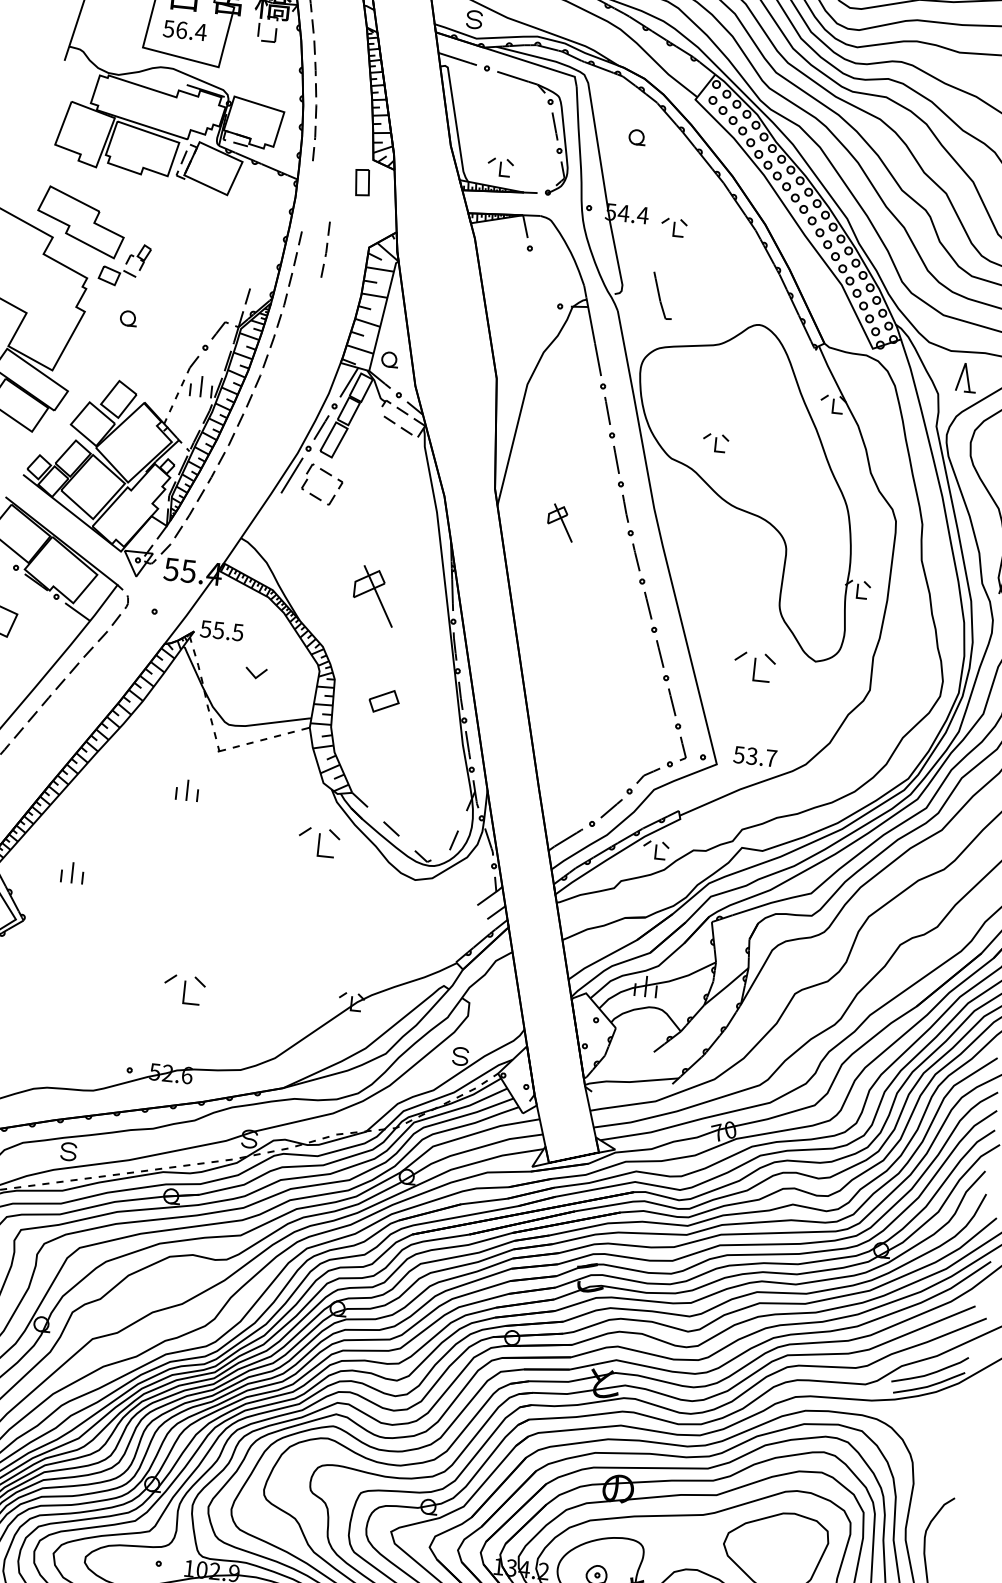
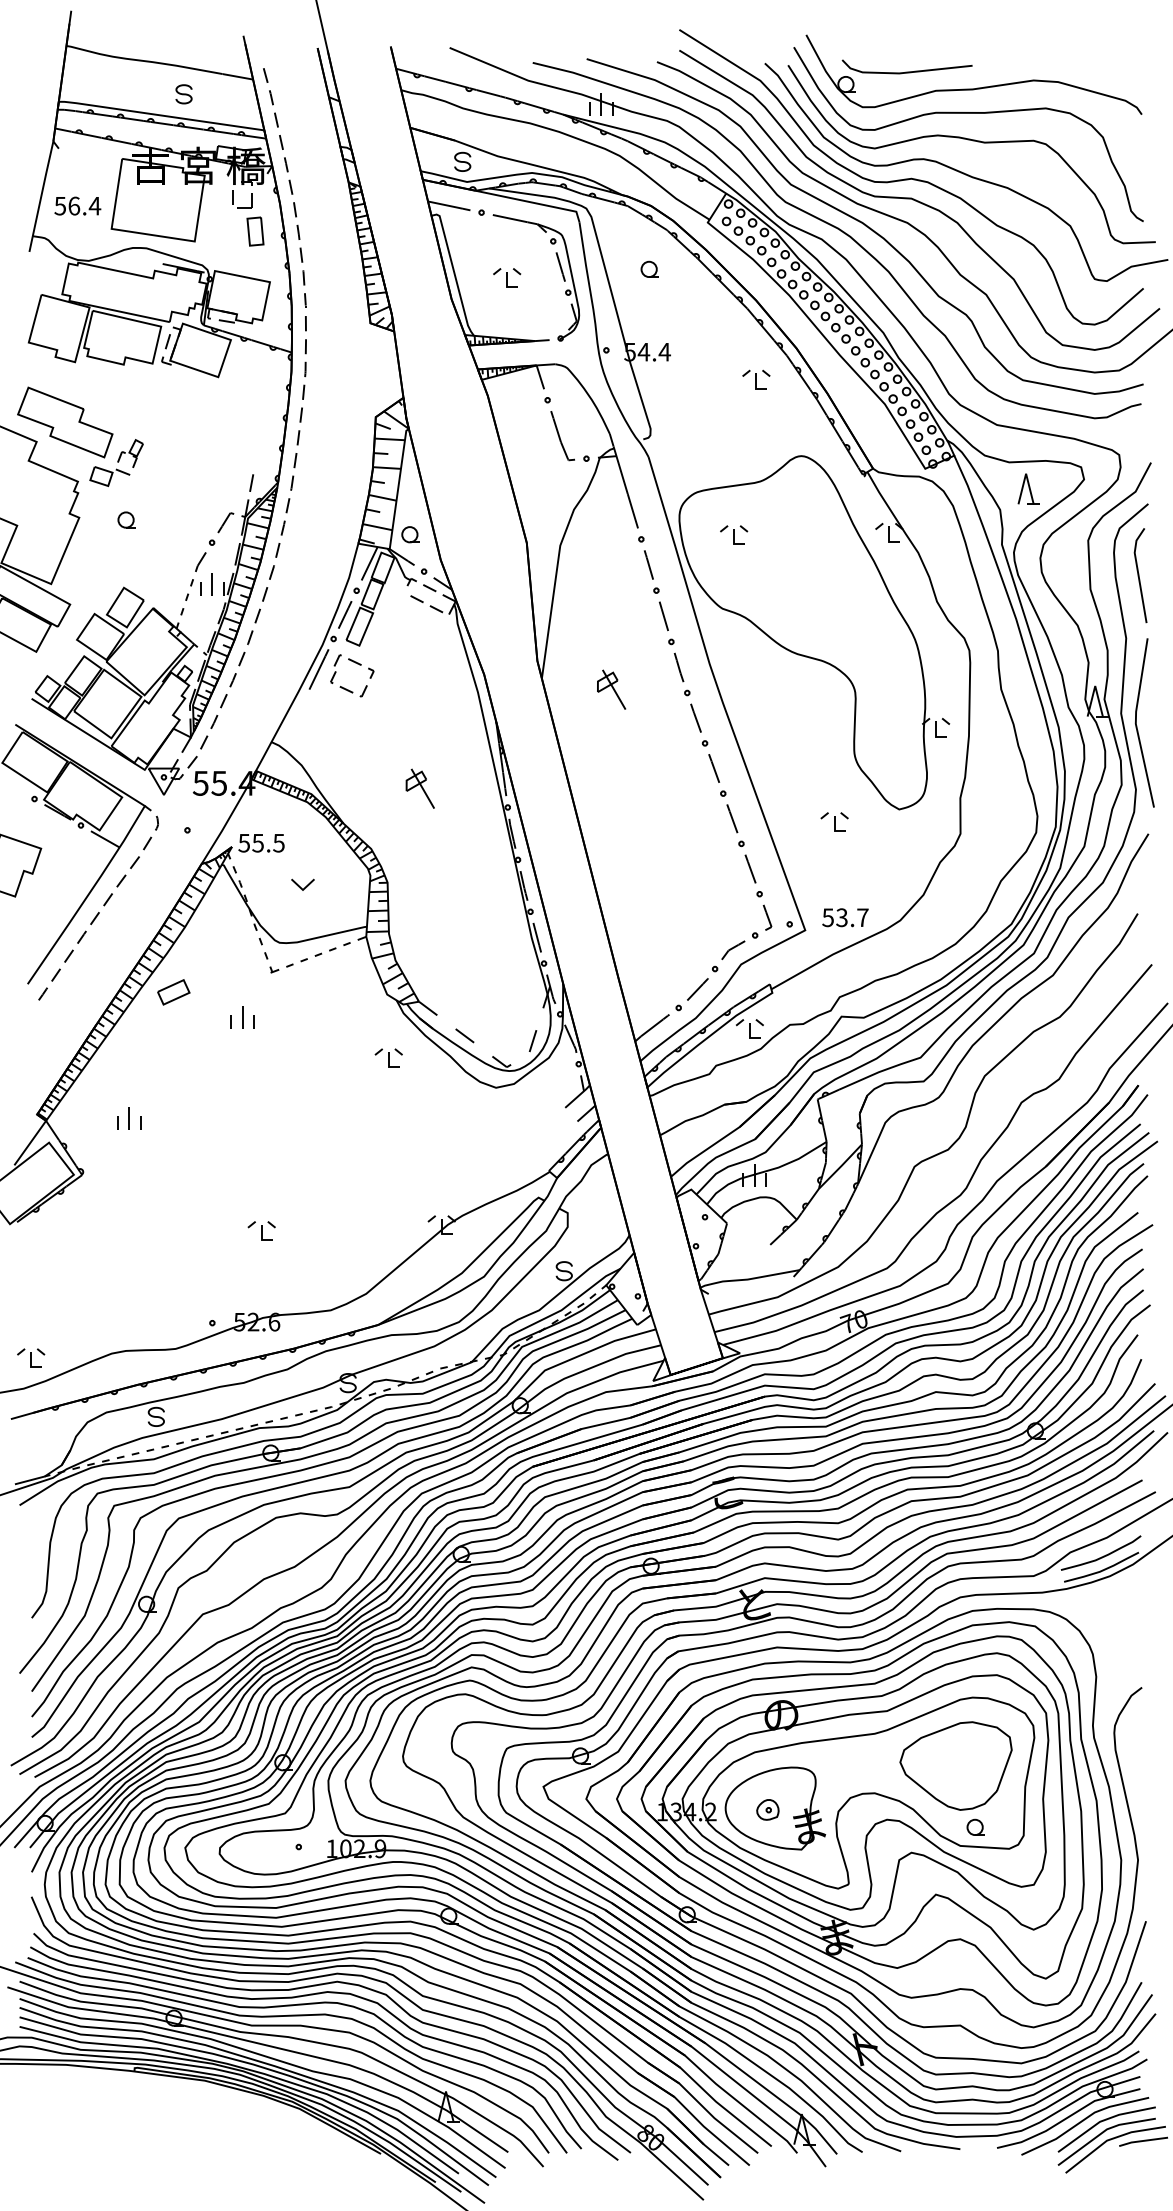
text: (184, 30) -> (77, 205), moved
part: (500, 167) -> (507, 277), moved
part: (362, 182) -> (255, 231), moved
part: (674, 227) -> (756, 379), moved
part: (325, 249) -> (304, 369), moved
part: (662, 296) -> (562, 436), moved
part: (716, 442) -> (734, 534), moved
part: (373, 595) -> (419, 788), size x0.62
part: (754, 666) -> (834, 821), size x0.62
part: (383, 701) -> (173, 992), moved
part: (318, 841) -> (388, 1057), size x0.62
part: (184, 989) -> (261, 1230), size x0.62

